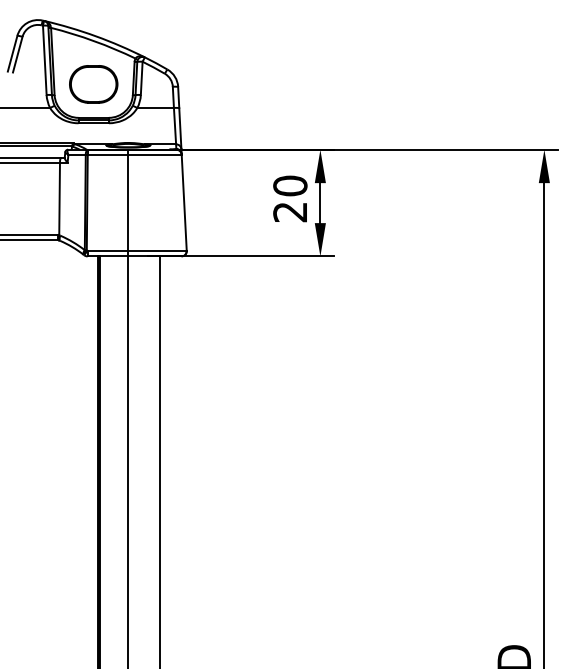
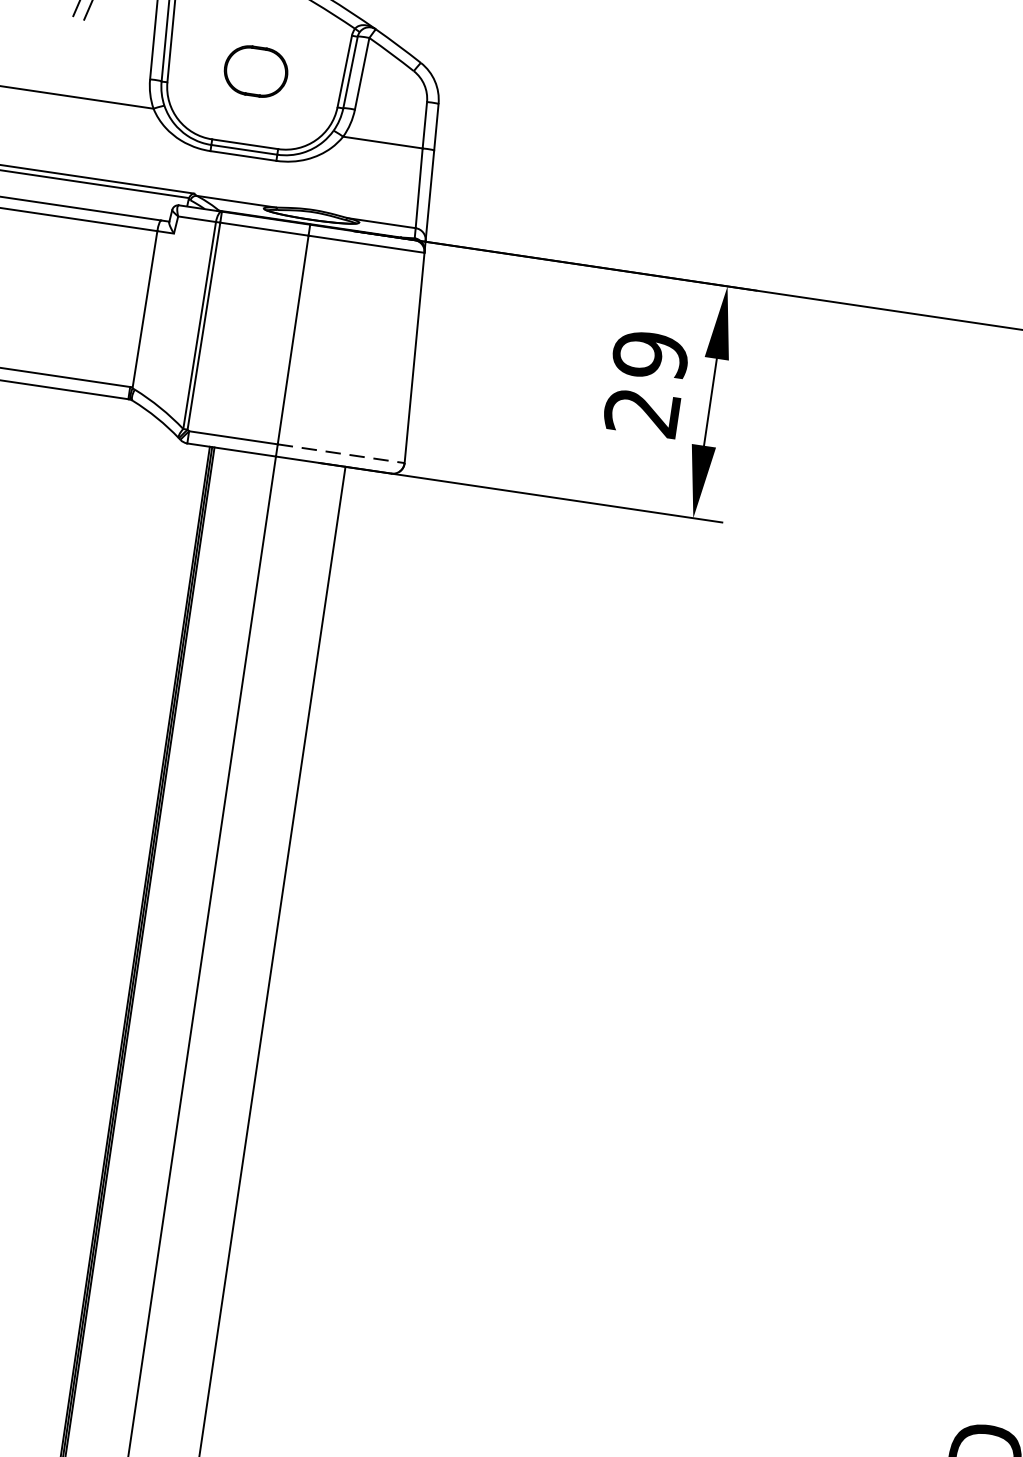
part: (93, 84) -> (255, 71), size x0.6
text: (290, 185) -> (651, 354), 20 -> 29
line: (158, 250) -> (343, 453), solid -> dashed

